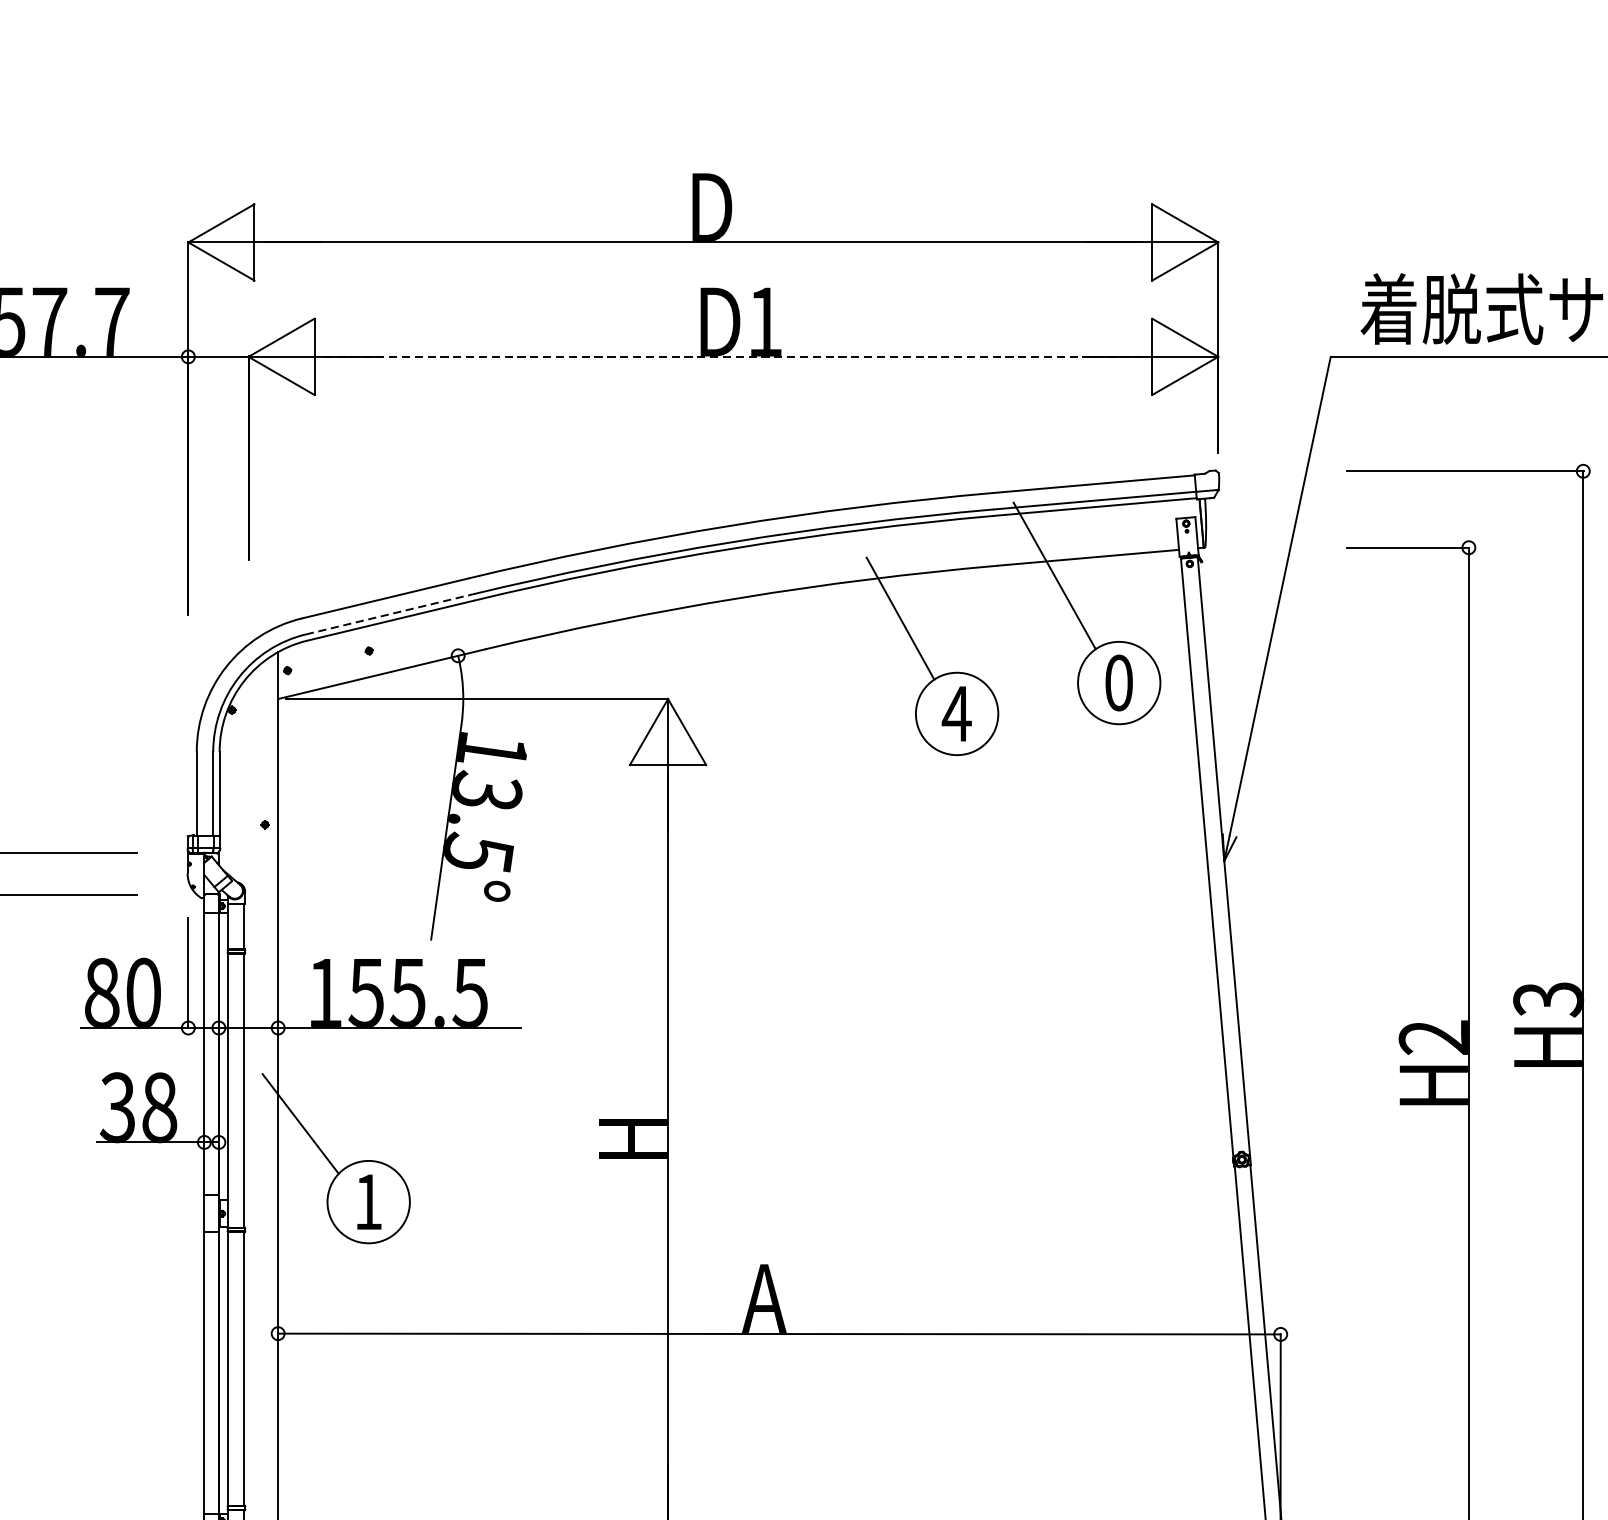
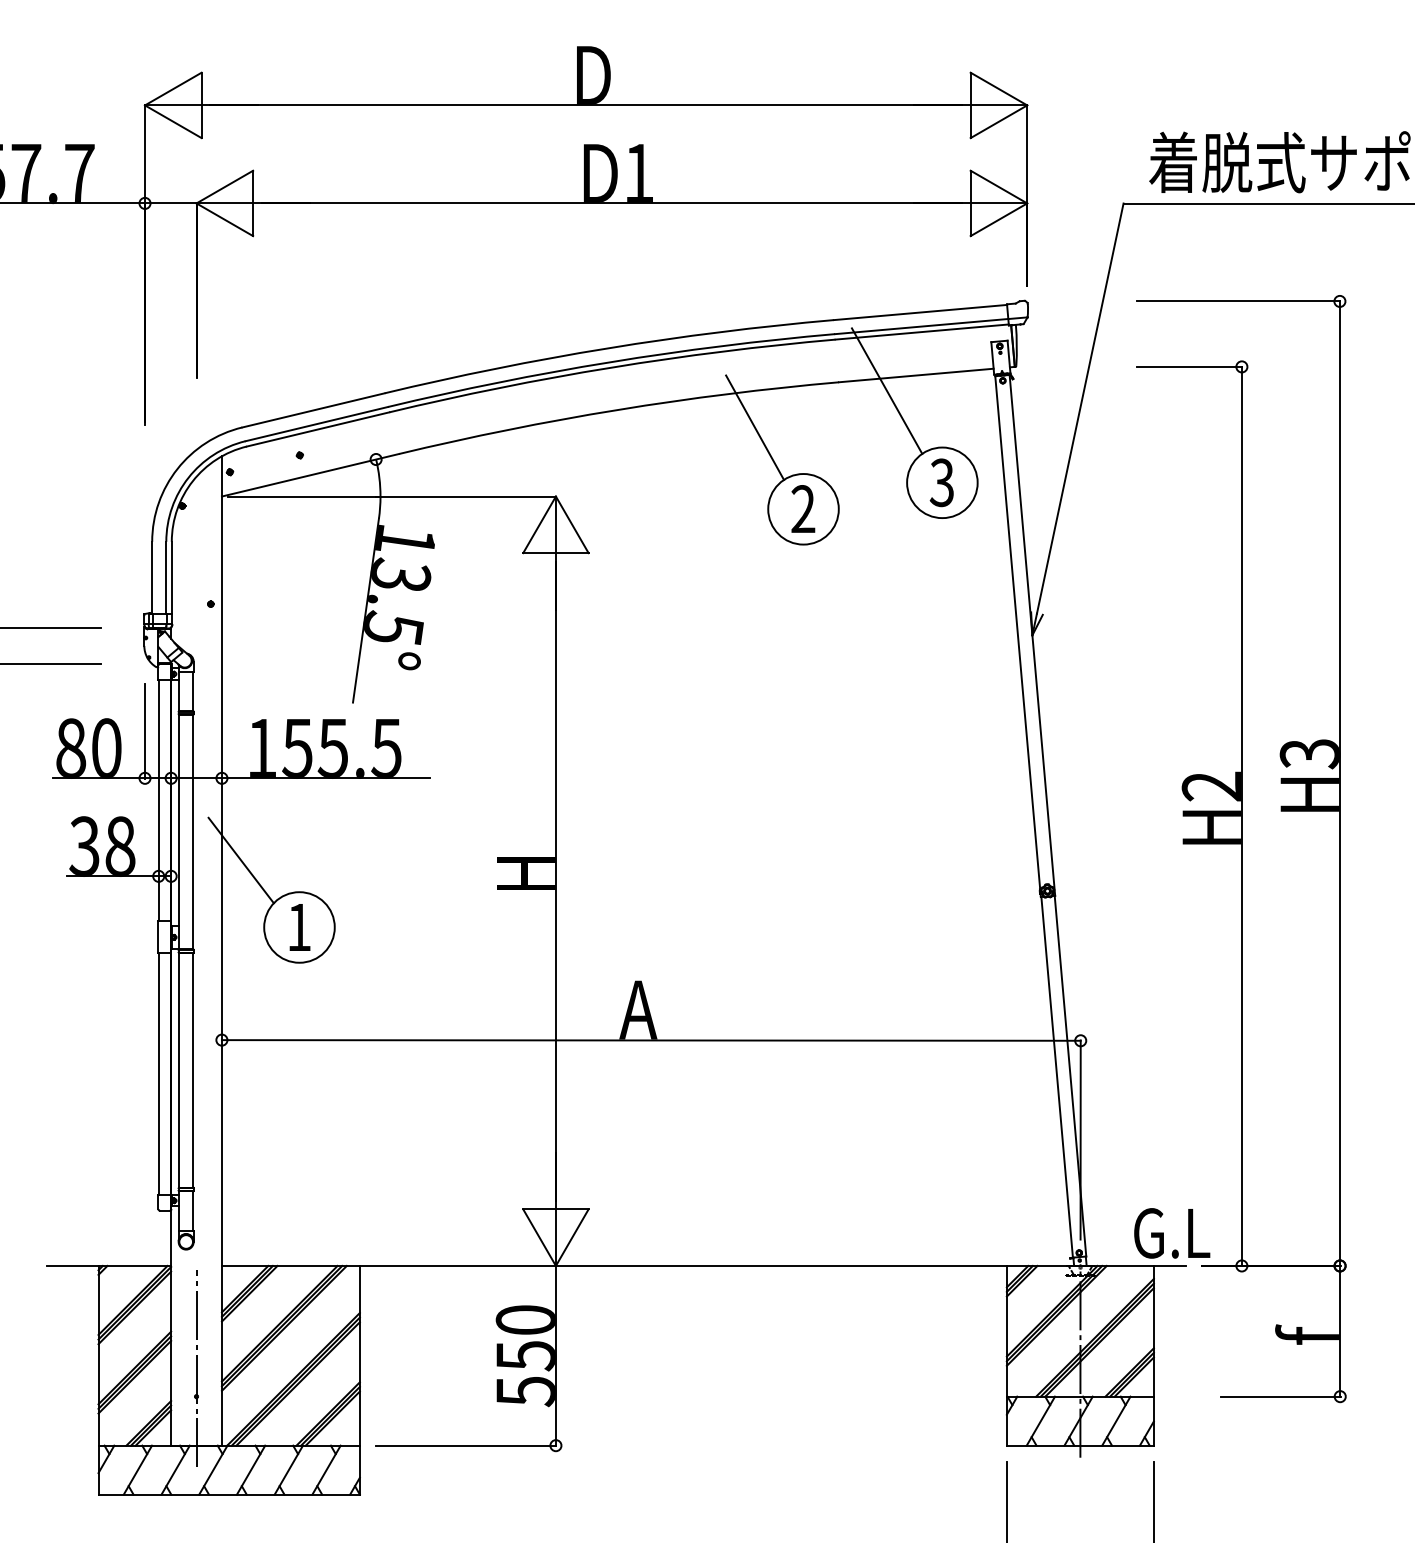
line: (734, 356) -> (612, 203), dashed -> solid
line: (389, 613) -> (317, 423), dashed -> solid
text: (1118, 682) -> (941, 482), 0 -> 3
text: (957, 713) -> (803, 508), 4 -> 2

